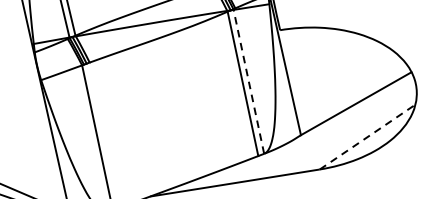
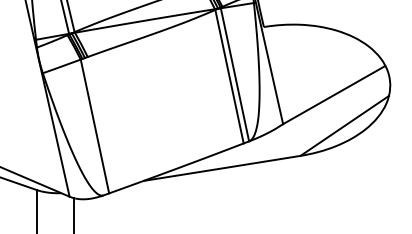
line: (248, 81) -> (234, 74), dashed -> solid
line: (368, 136) -> (345, 125), dashed -> solid

